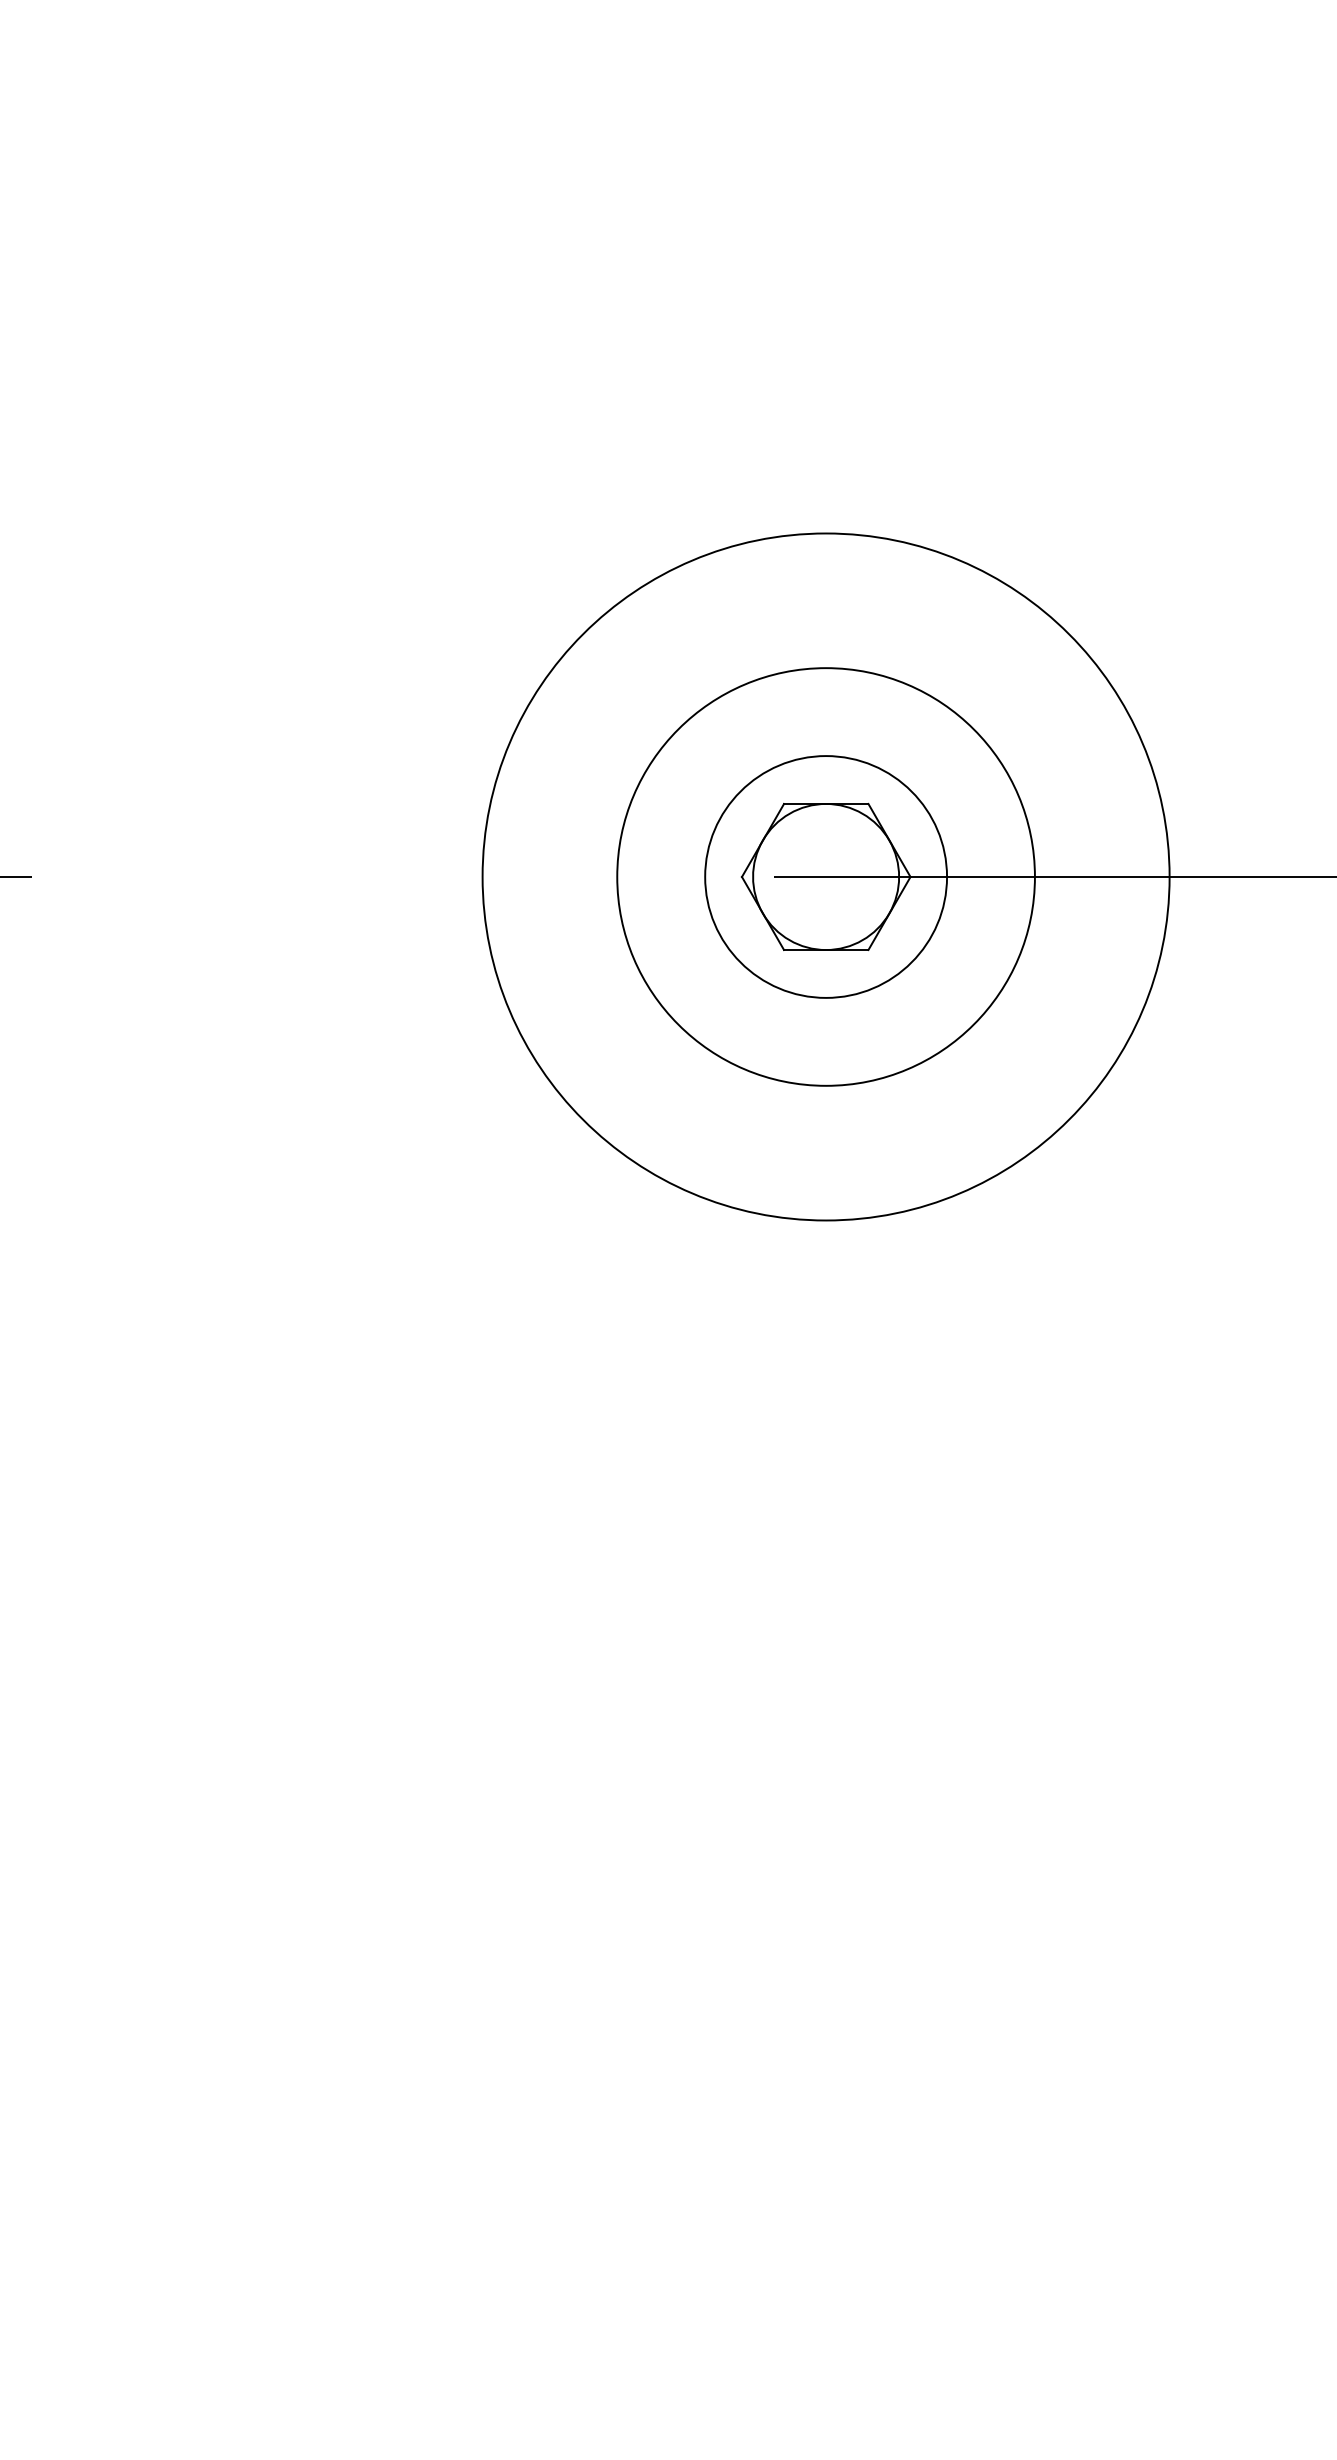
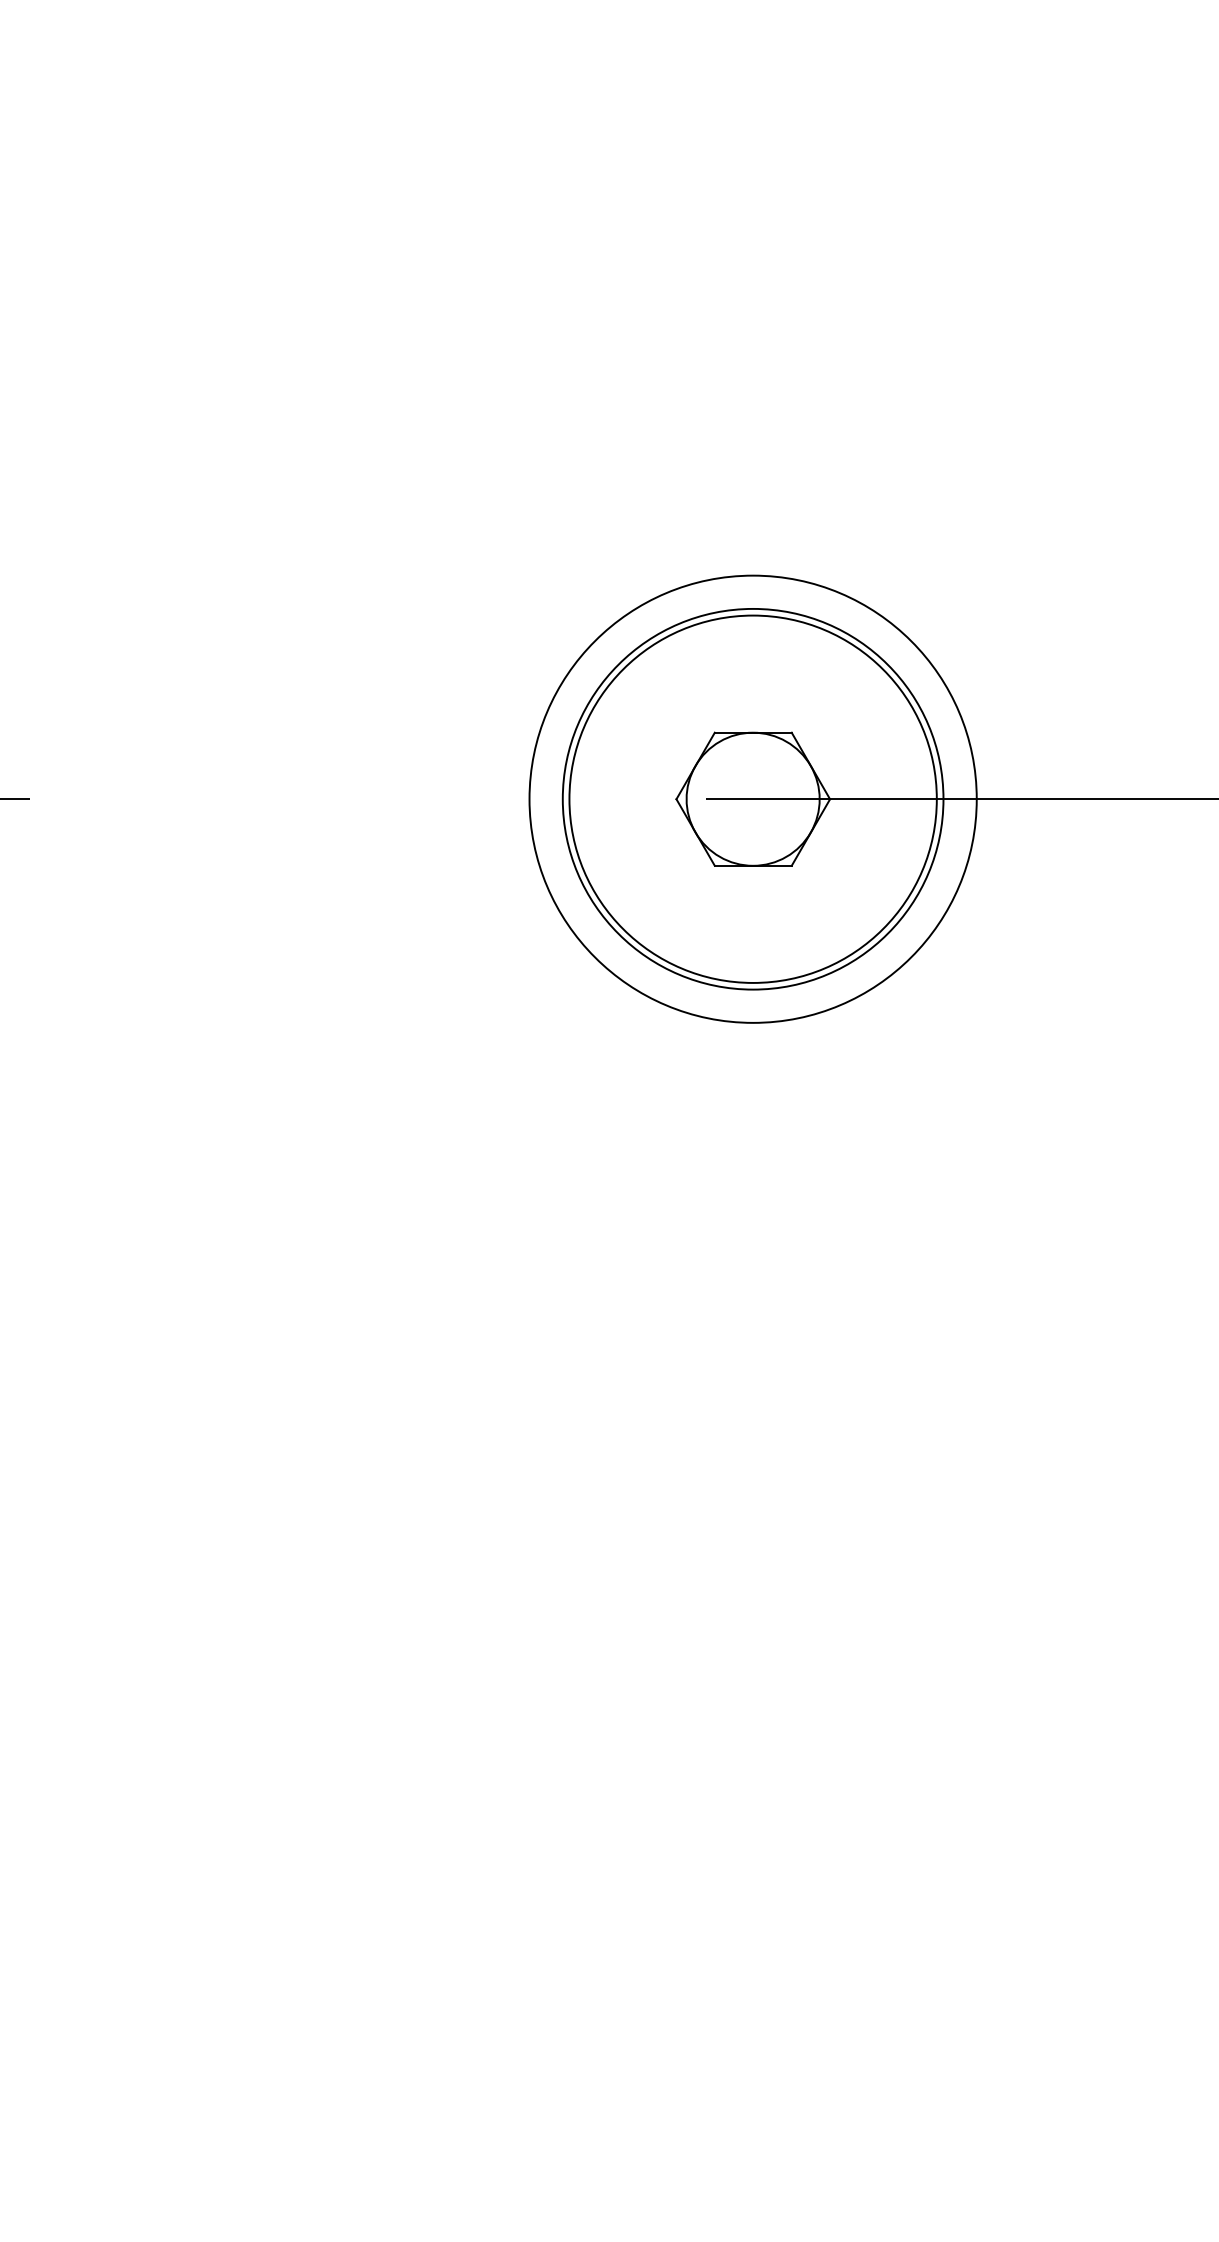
circle: (825, 876) -> (752, 798), size x0.71
circle: (825, 876) -> (752, 798), size x1.67

